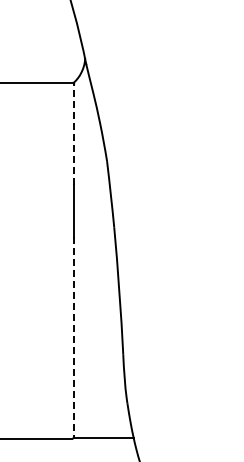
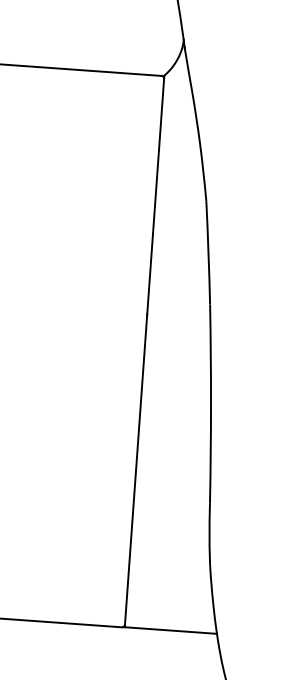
line: (74, 133) -> (158, 154), dashed -> solid
line: (74, 337) -> (136, 470), dashed -> solid

